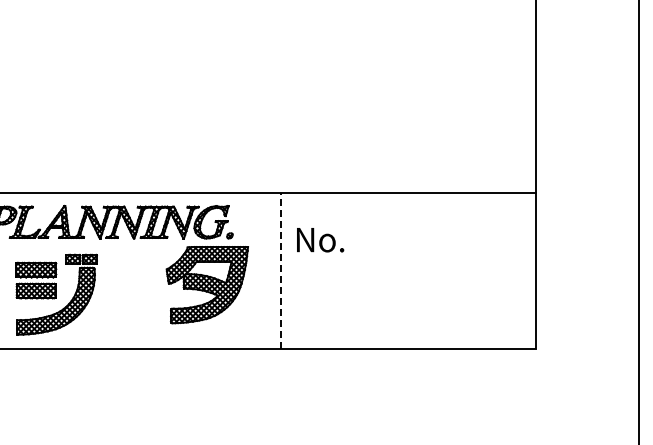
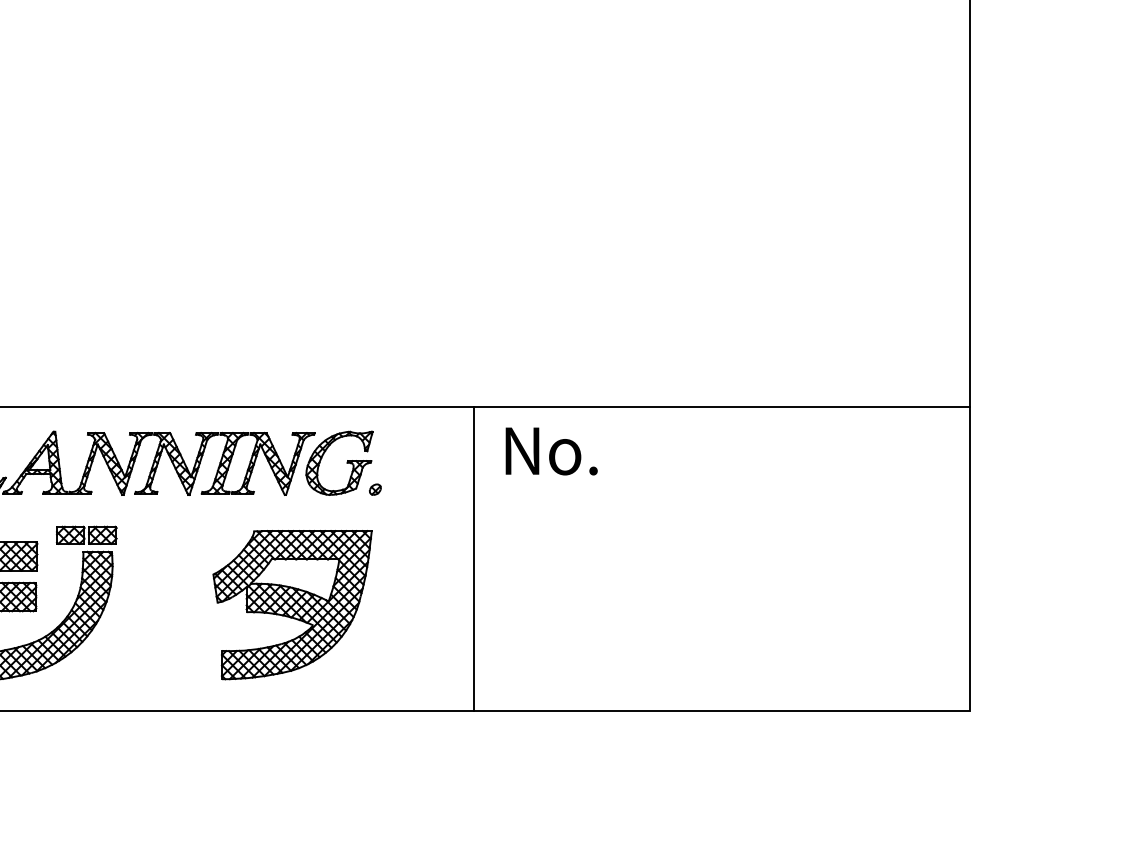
text: (320, 240) -> (551, 452), moved
line: (280, 271) -> (473, 559), dashed -> solid
part: (206, 285) -> (290, 605), moved

